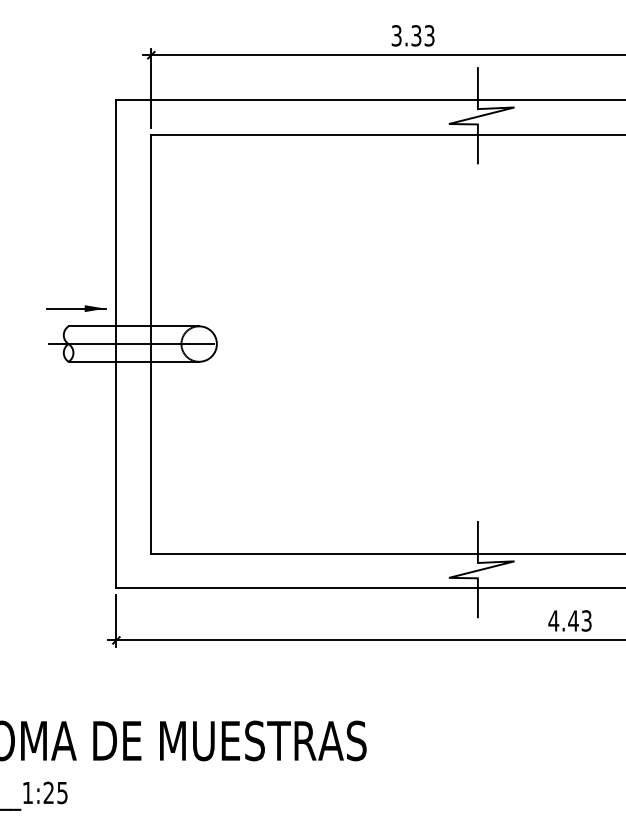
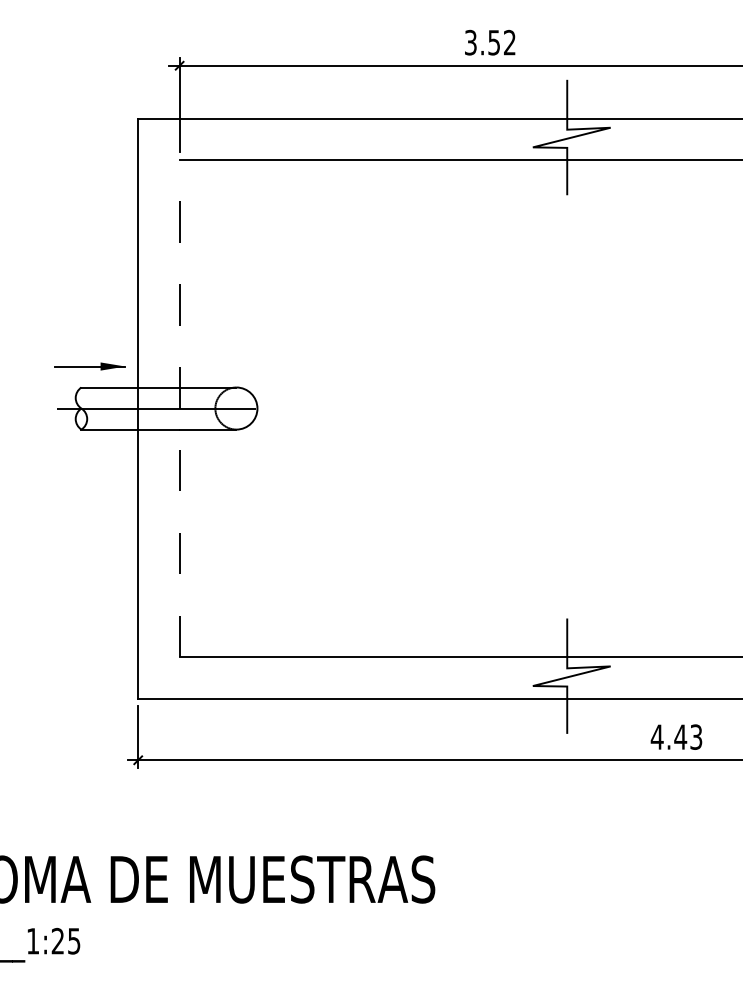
text: (423, 35) -> (502, 42), 3.33 -> 3.52
line: (151, 343) -> (179, 407), solid -> dashed

